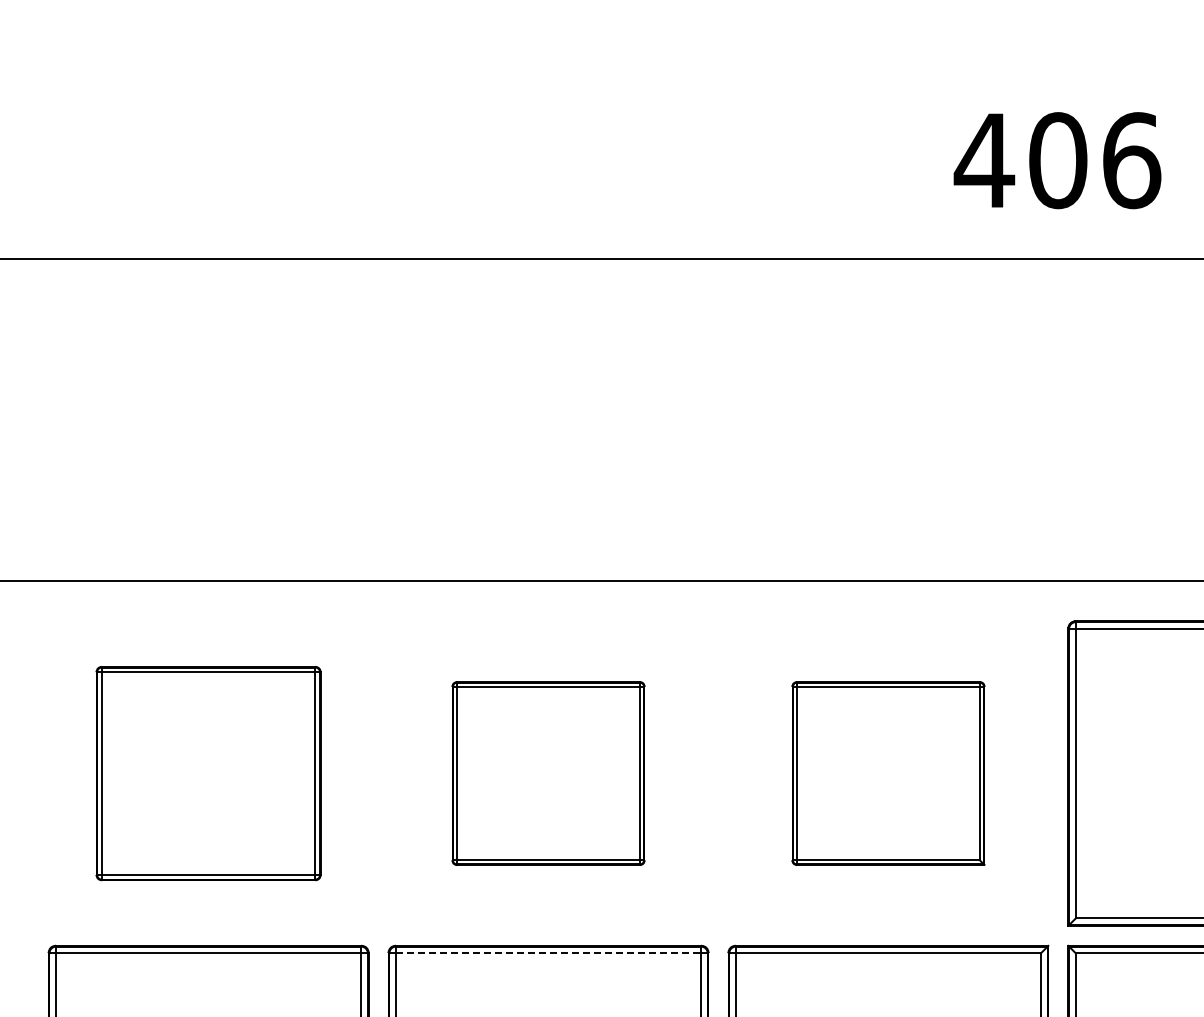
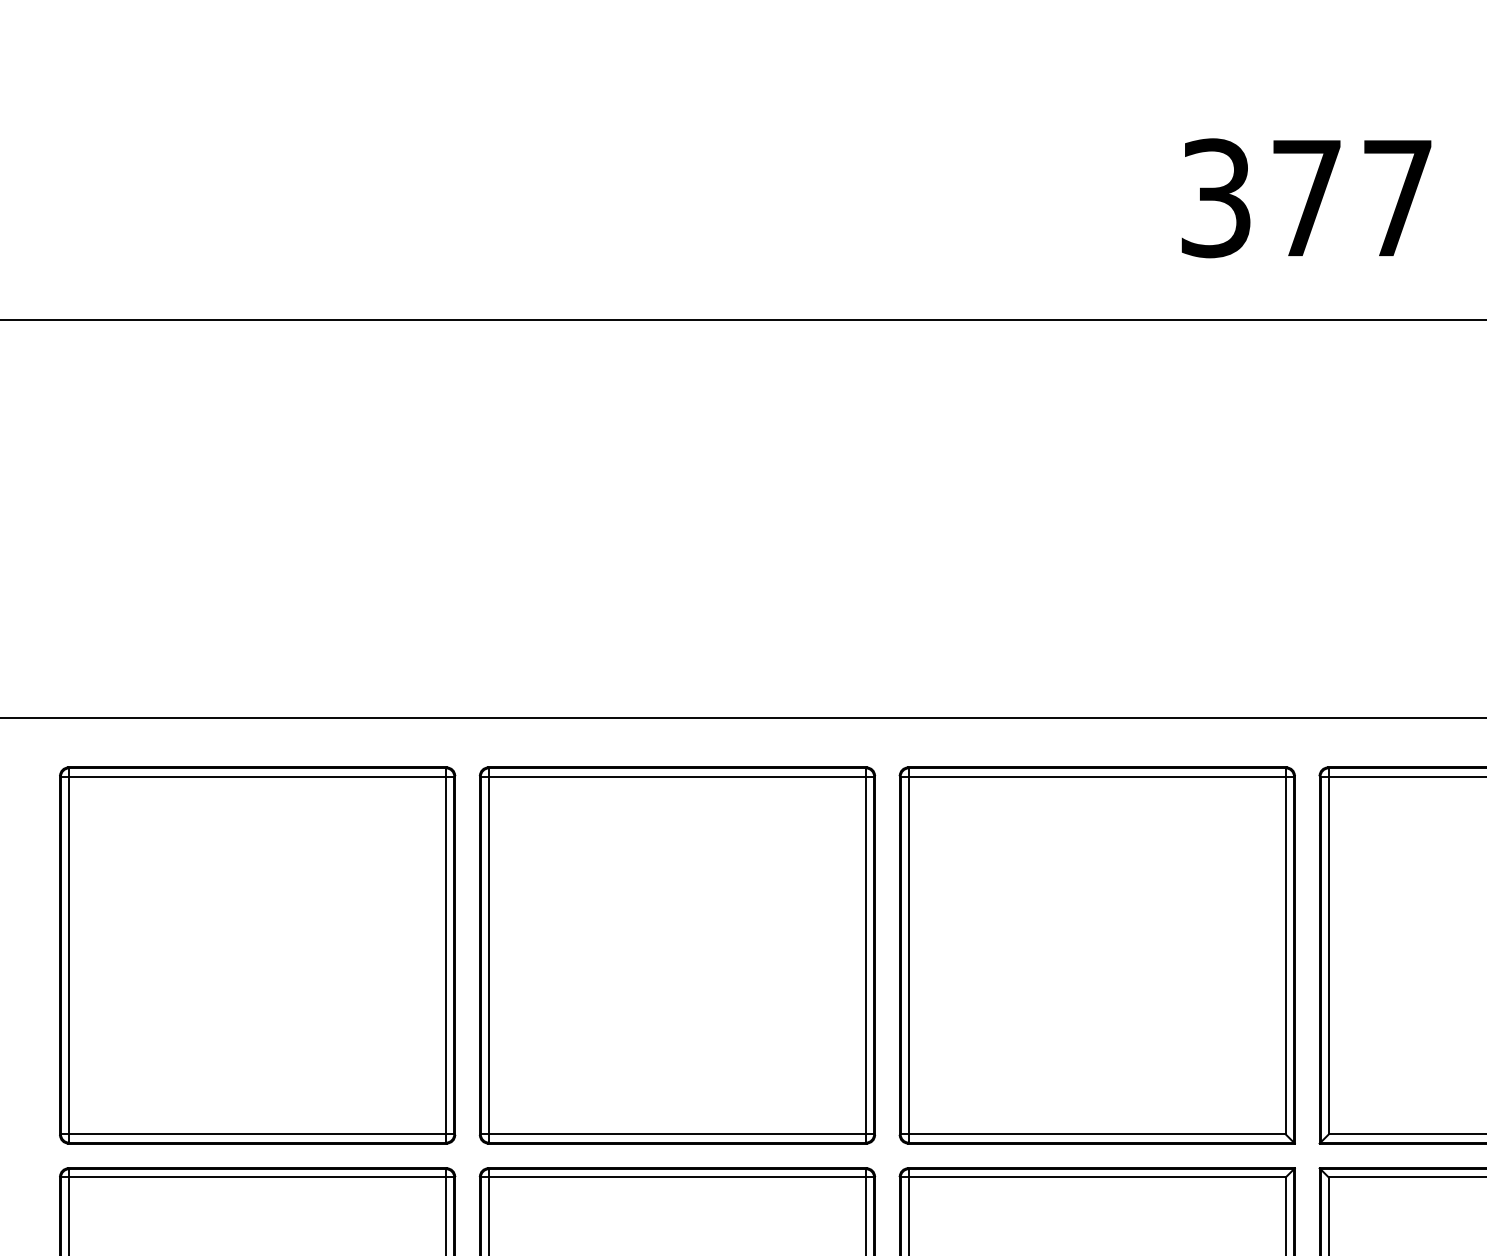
text: (1057, 160) -> (1306, 198), 406 -> 377
part: (208, 773) -> (257, 955), size x1.43
part: (548, 773) -> (677, 955), size x1.67
part: (888, 773) -> (1097, 955), size x1.67
line: (548, 953) -> (677, 1177), dashed -> solid

